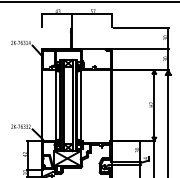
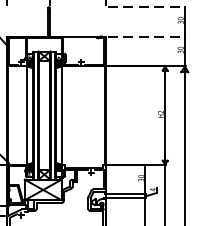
line: (141, 28) -> (147, 7), solid -> dashed
line: (141, 49) -> (147, 36), solid -> dashed

